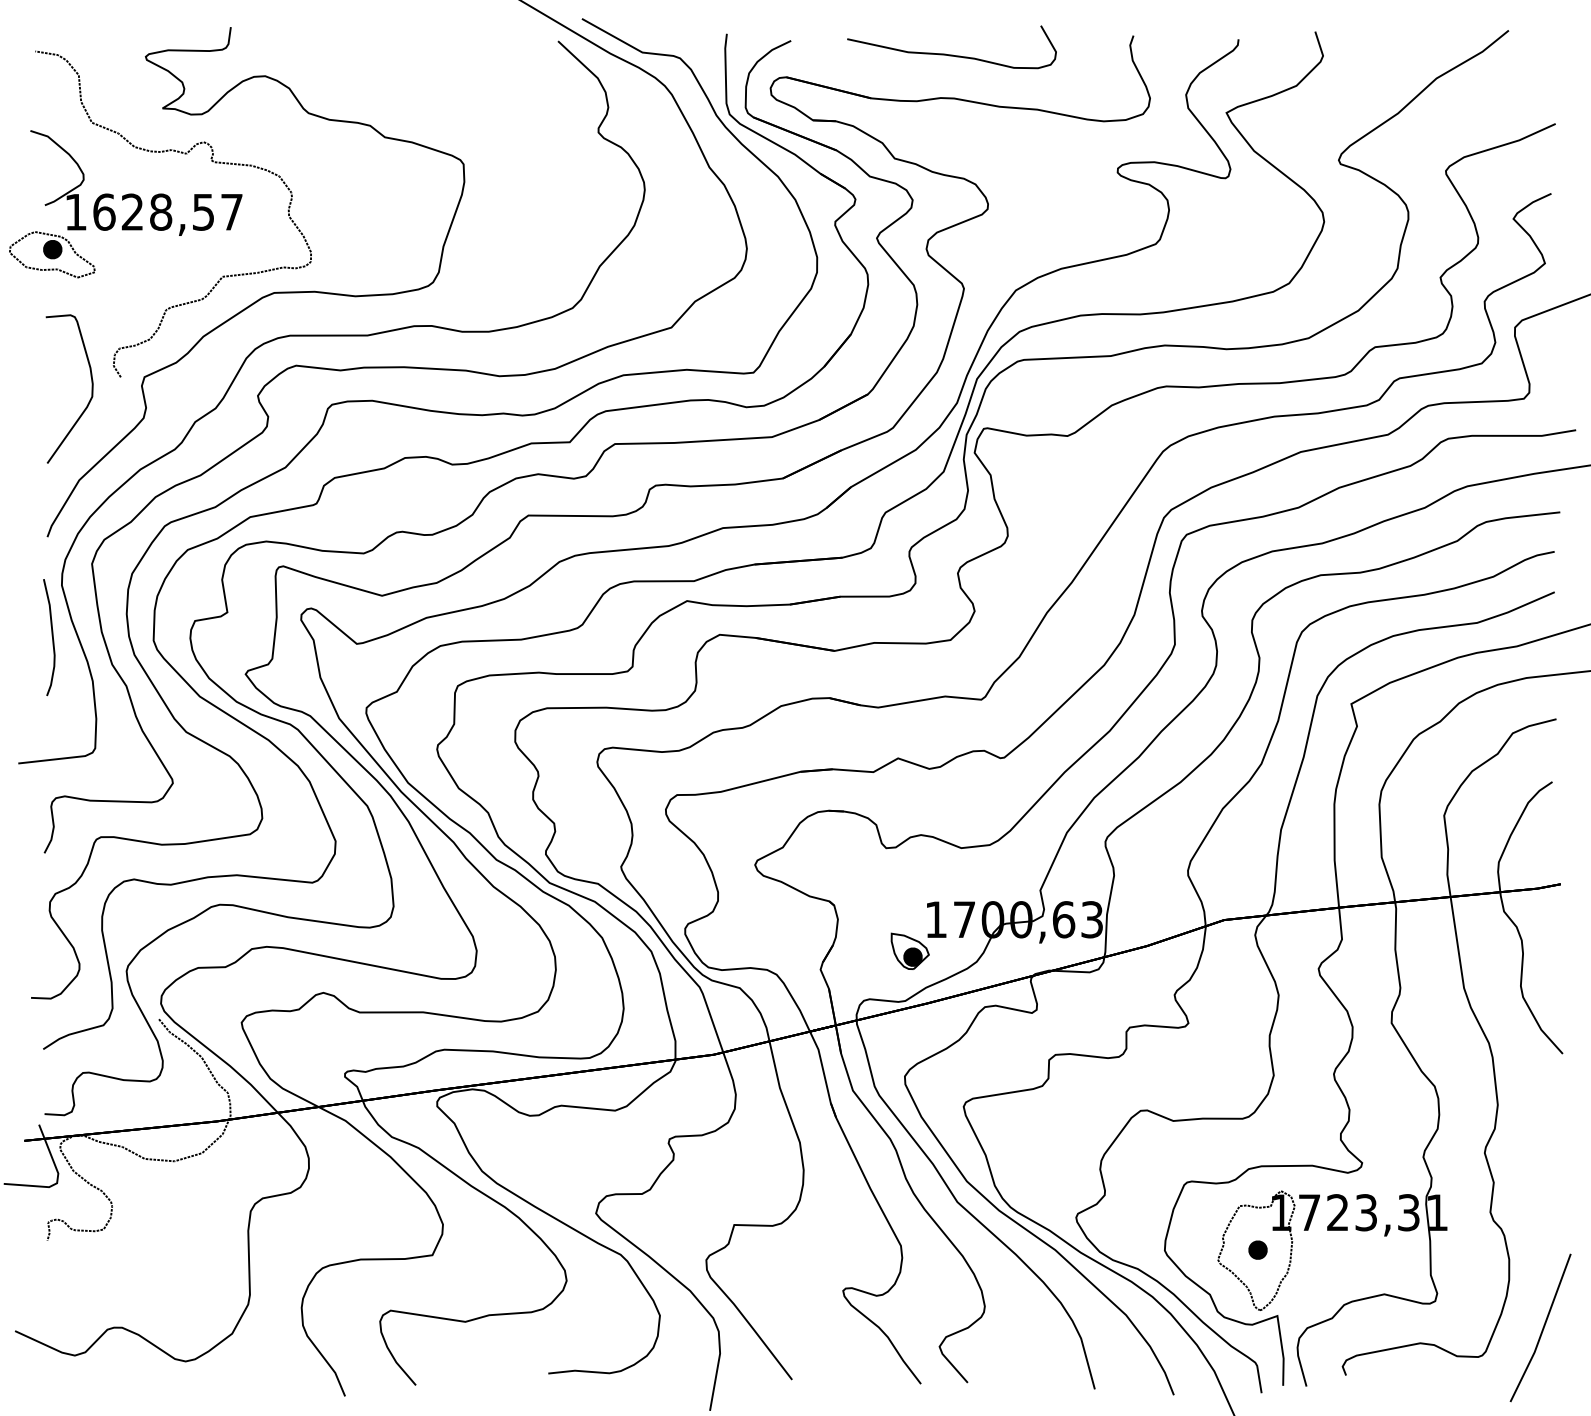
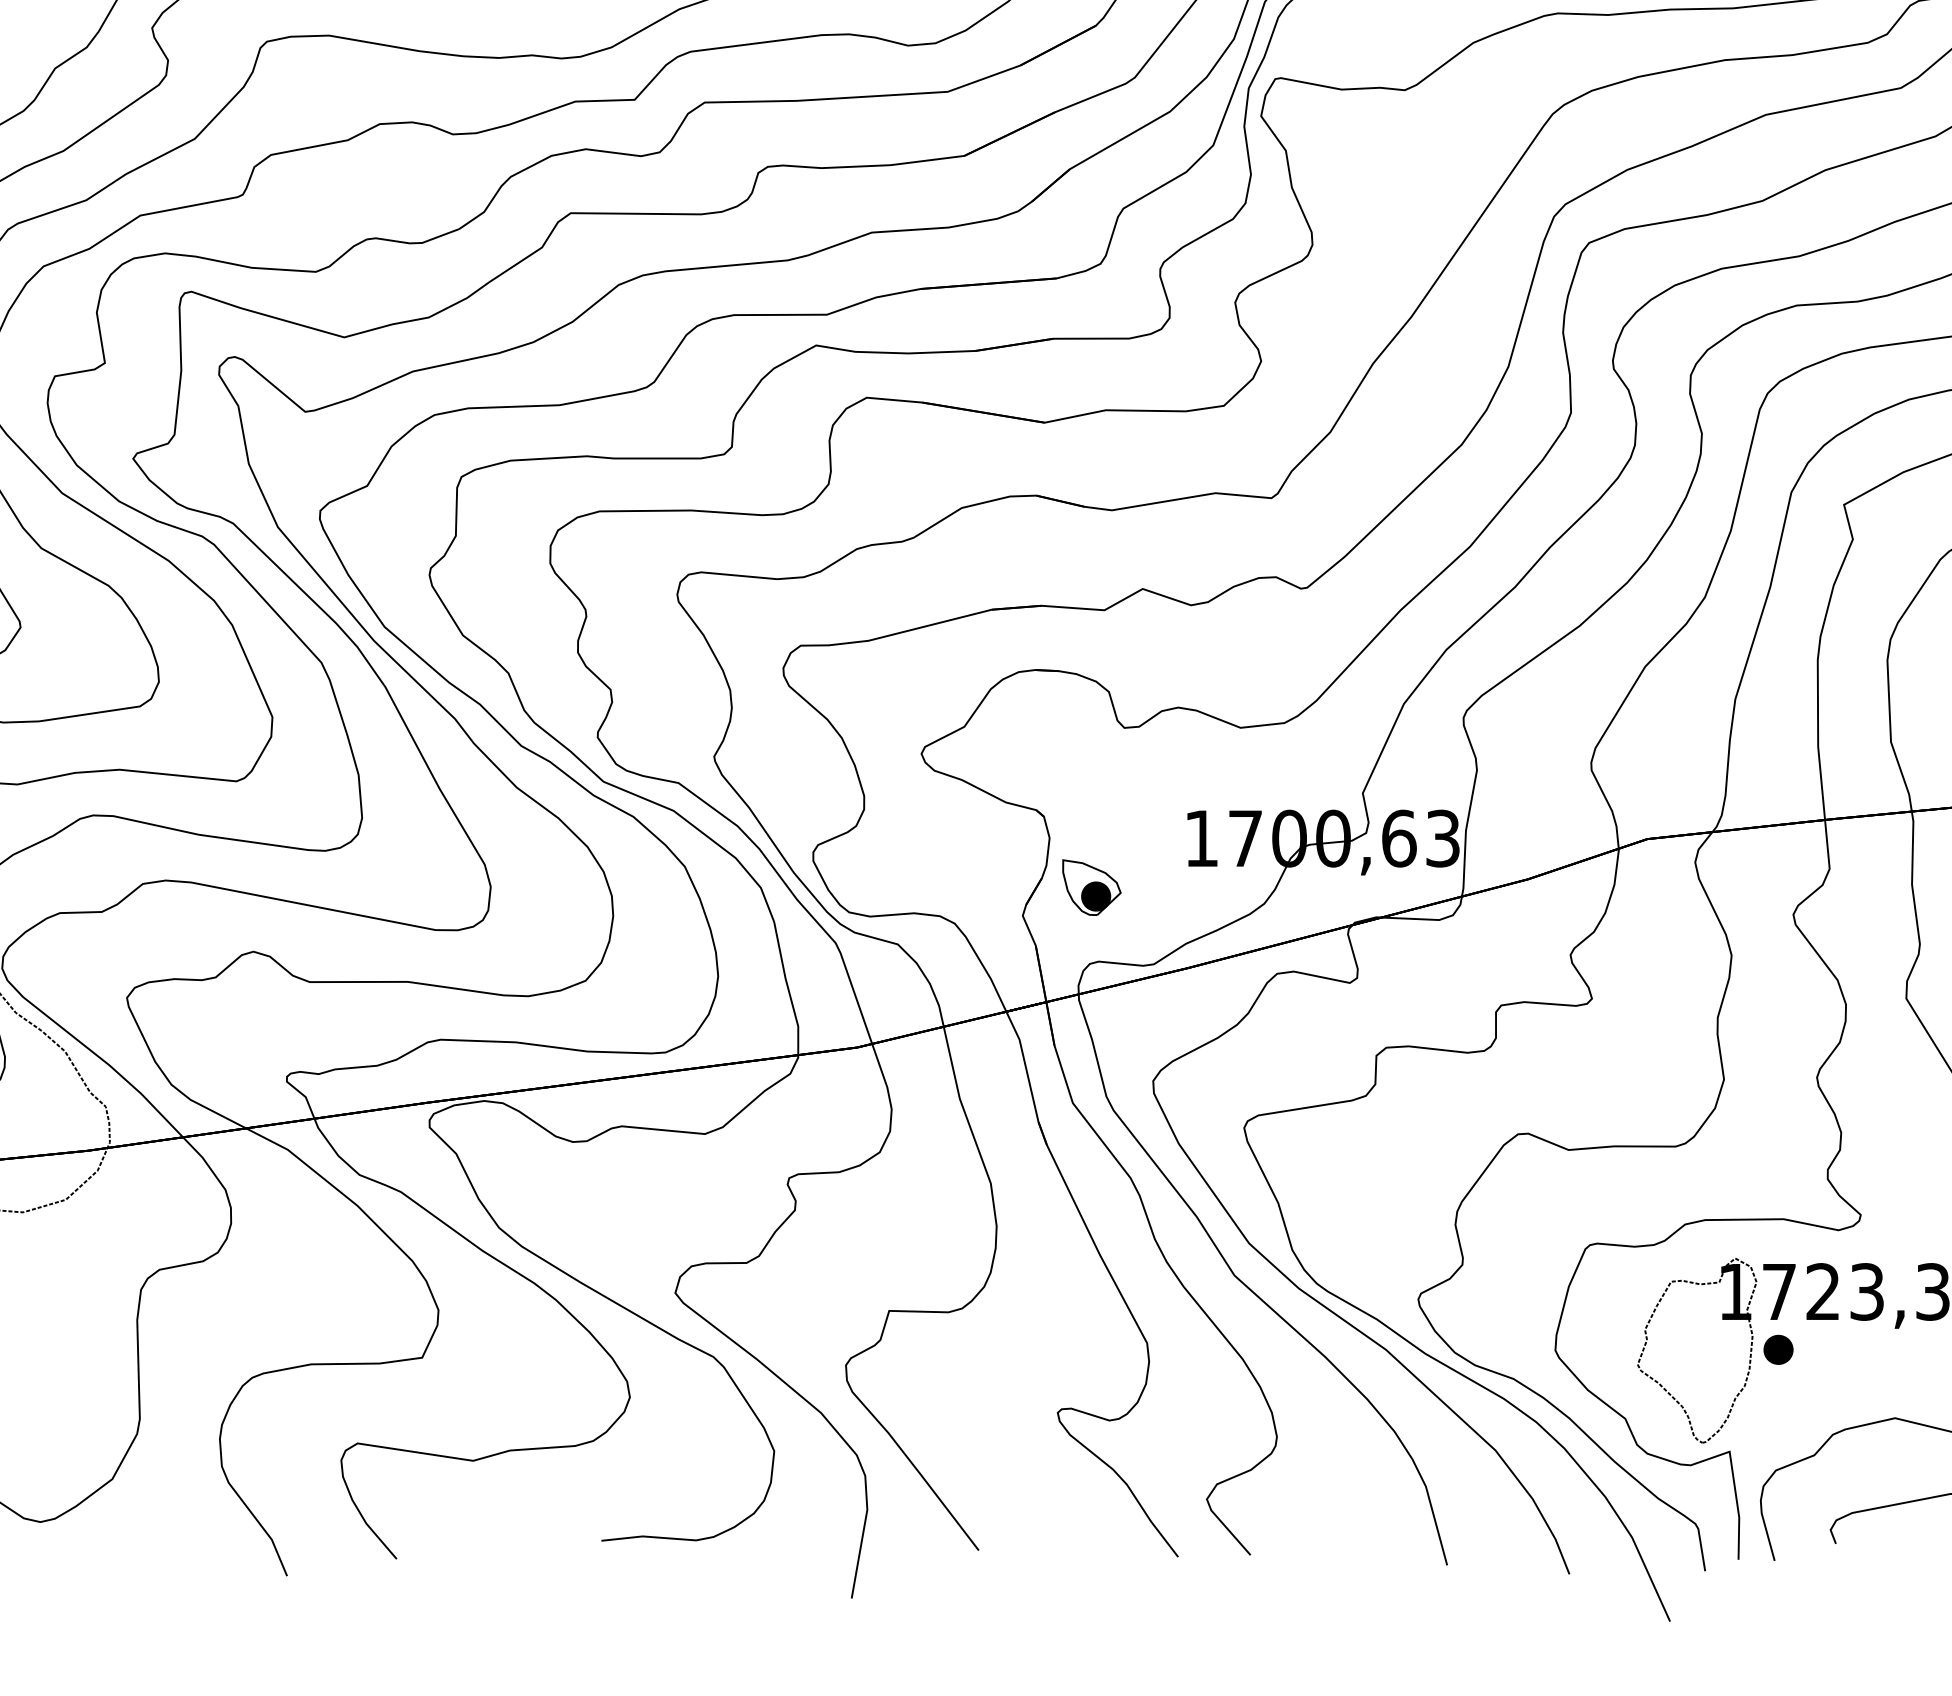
part: (909, 950) -> (1090, 886), moved
part: (1257, 1249) -> (1777, 1348), moved

